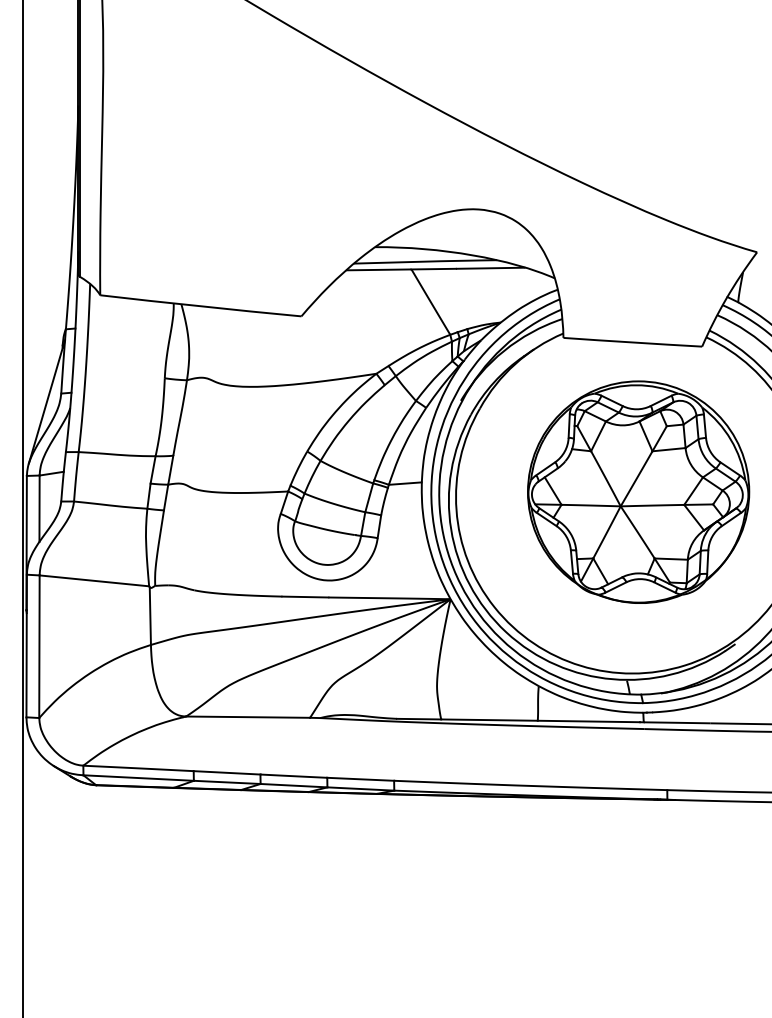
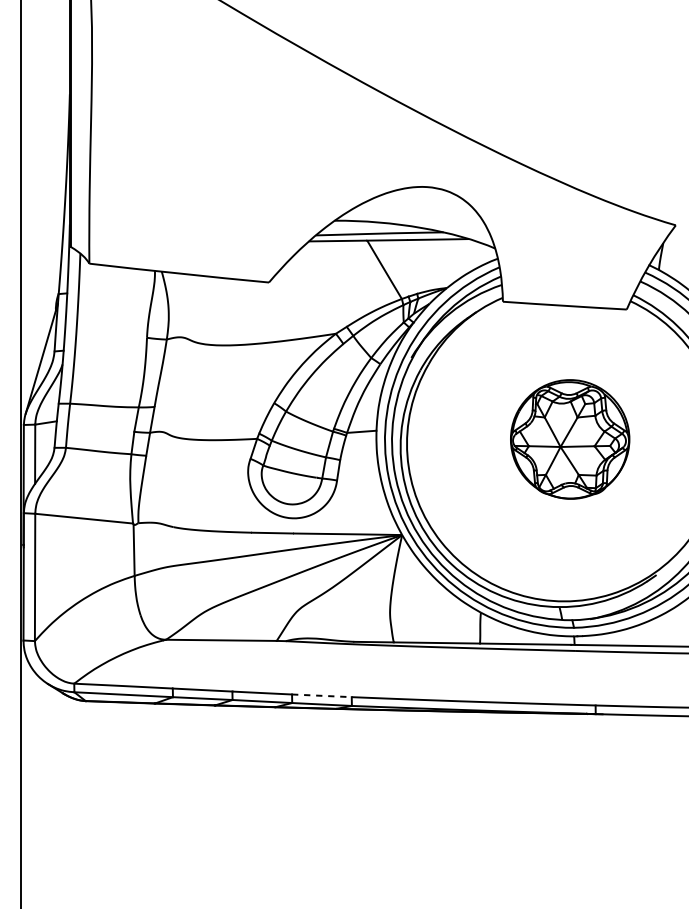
part: (638, 491) -> (569, 438), size x0.6
line: (361, 779) -> (322, 696), solid -> dashed

